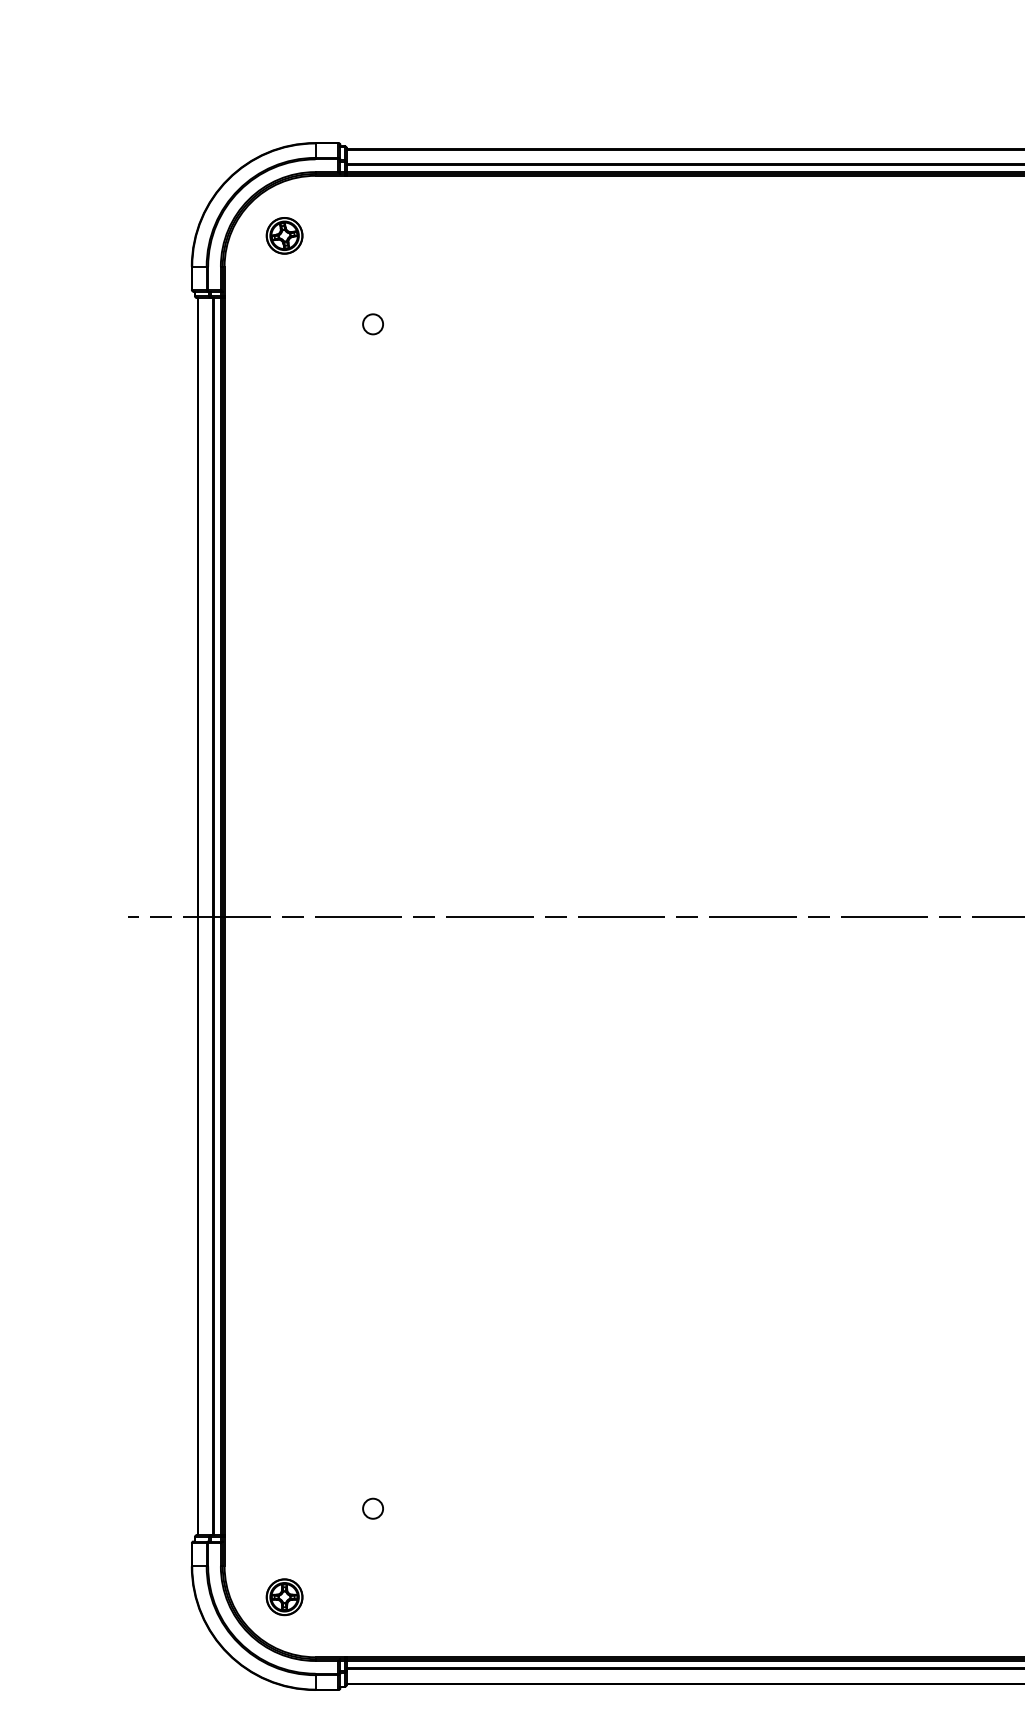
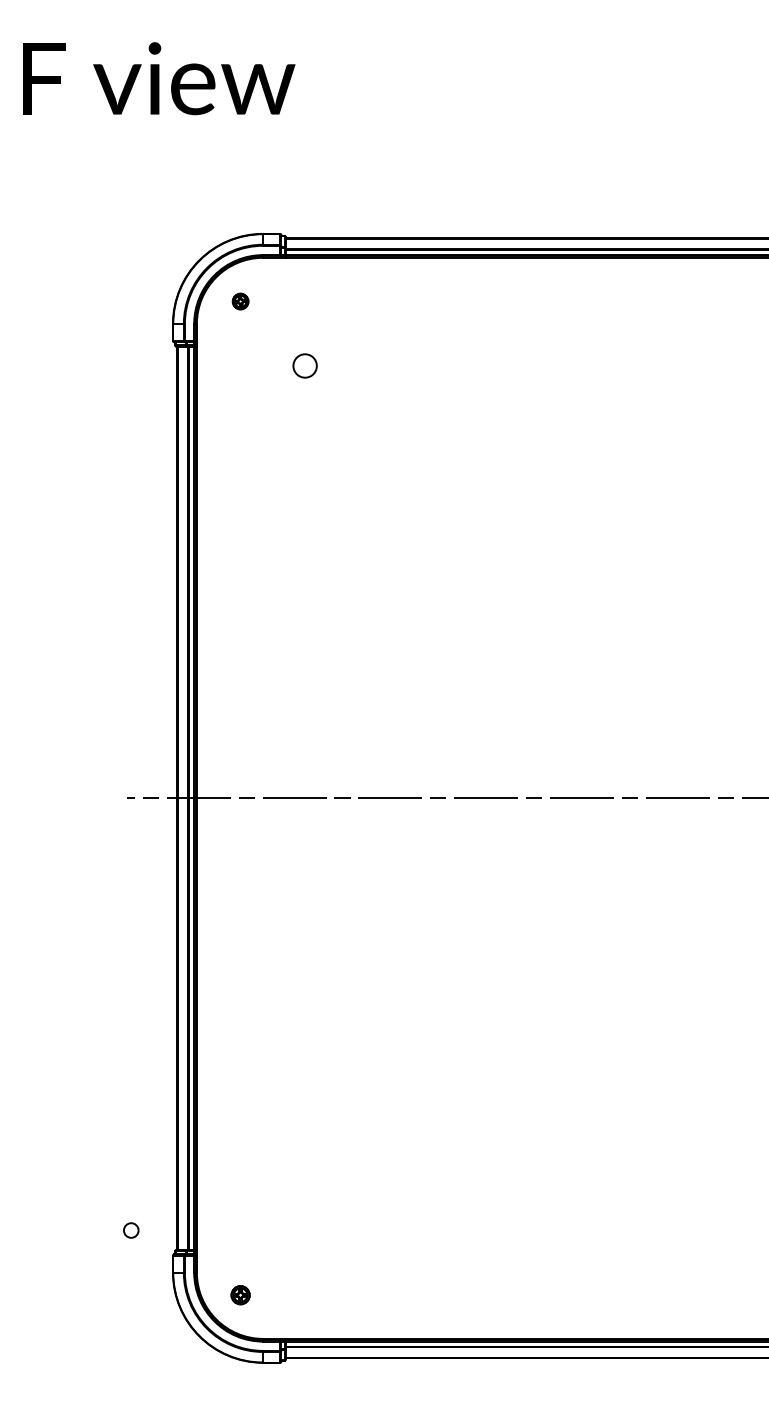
part: (284, 235) -> (240, 301), size x0.6
circle: (373, 324) -> (305, 366), size x1.6
circle: (373, 1508) -> (131, 1230), moved
part: (284, 1597) -> (240, 1295), size x0.7

